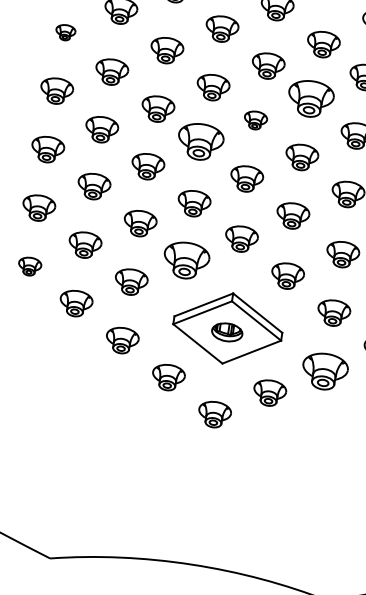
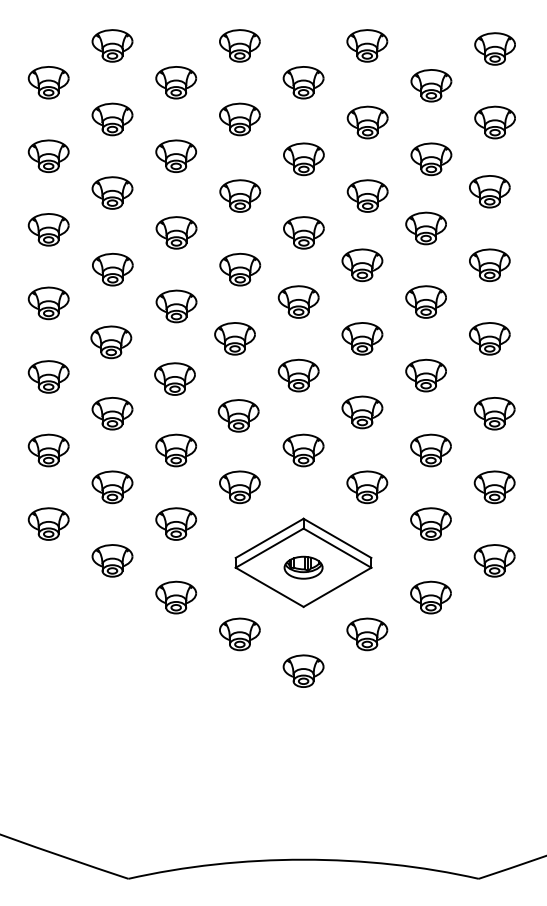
part: (65, 32) -> (48, 229), size x1.67
part: (310, 99) -> (362, 265), size x0.71
part: (255, 120) -> (298, 301), size x1.43
part: (200, 141) -> (234, 338), size x0.71
part: (186, 260) -> (239, 487), size x0.71
part: (29, 266) -> (48, 523), size x1.43
part: (324, 371) -> (430, 597), size x0.71

